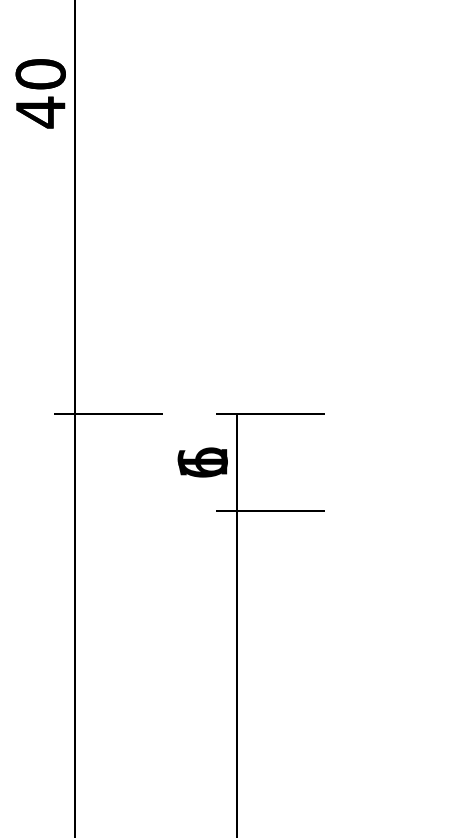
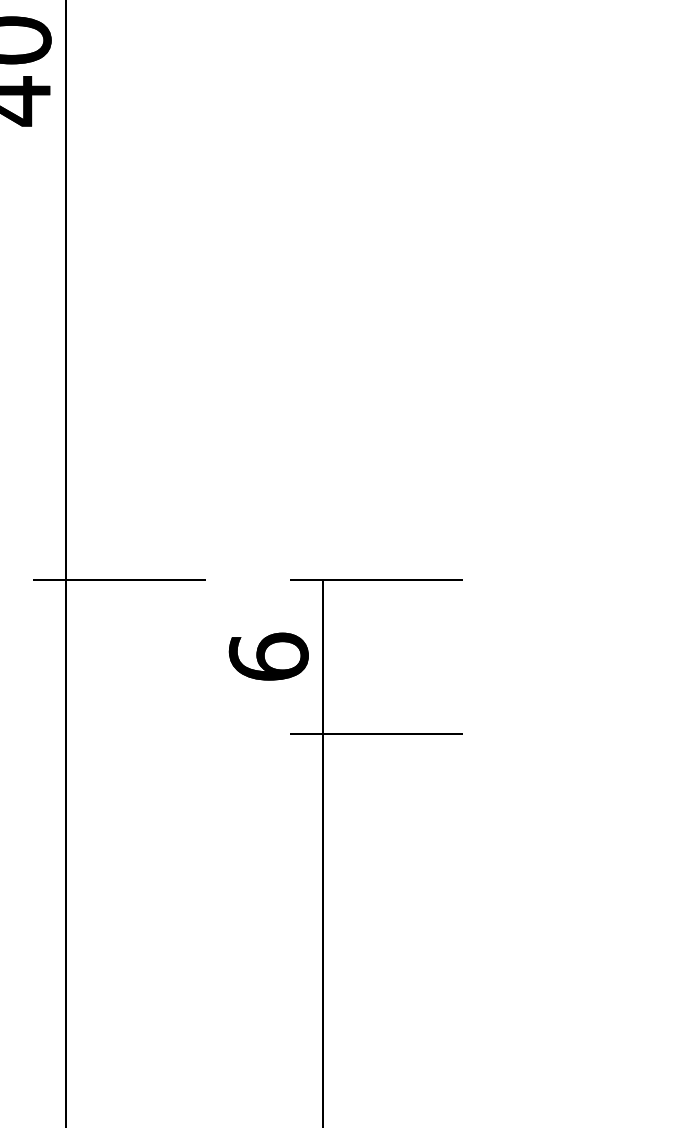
text: (202, 462) -> (268, 656), 1 -> 6

